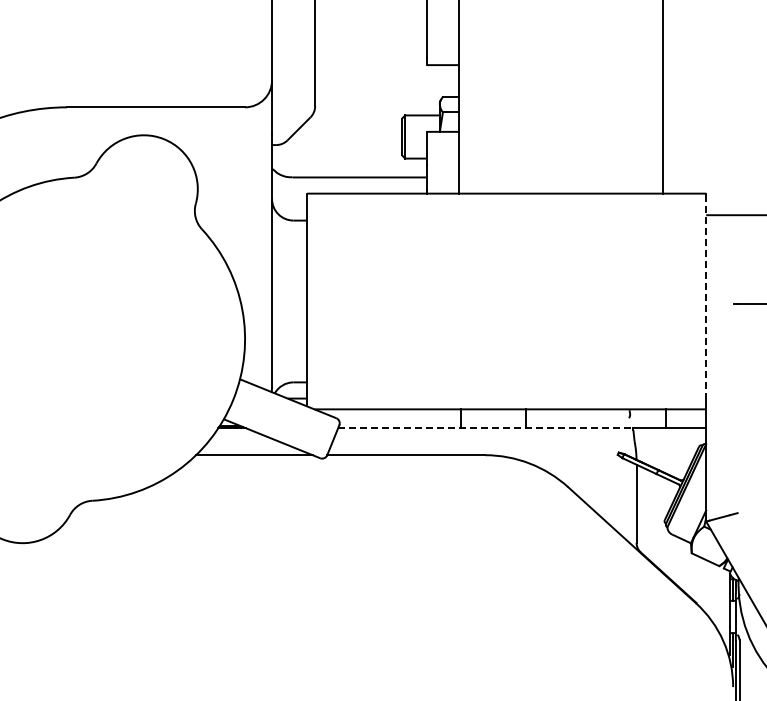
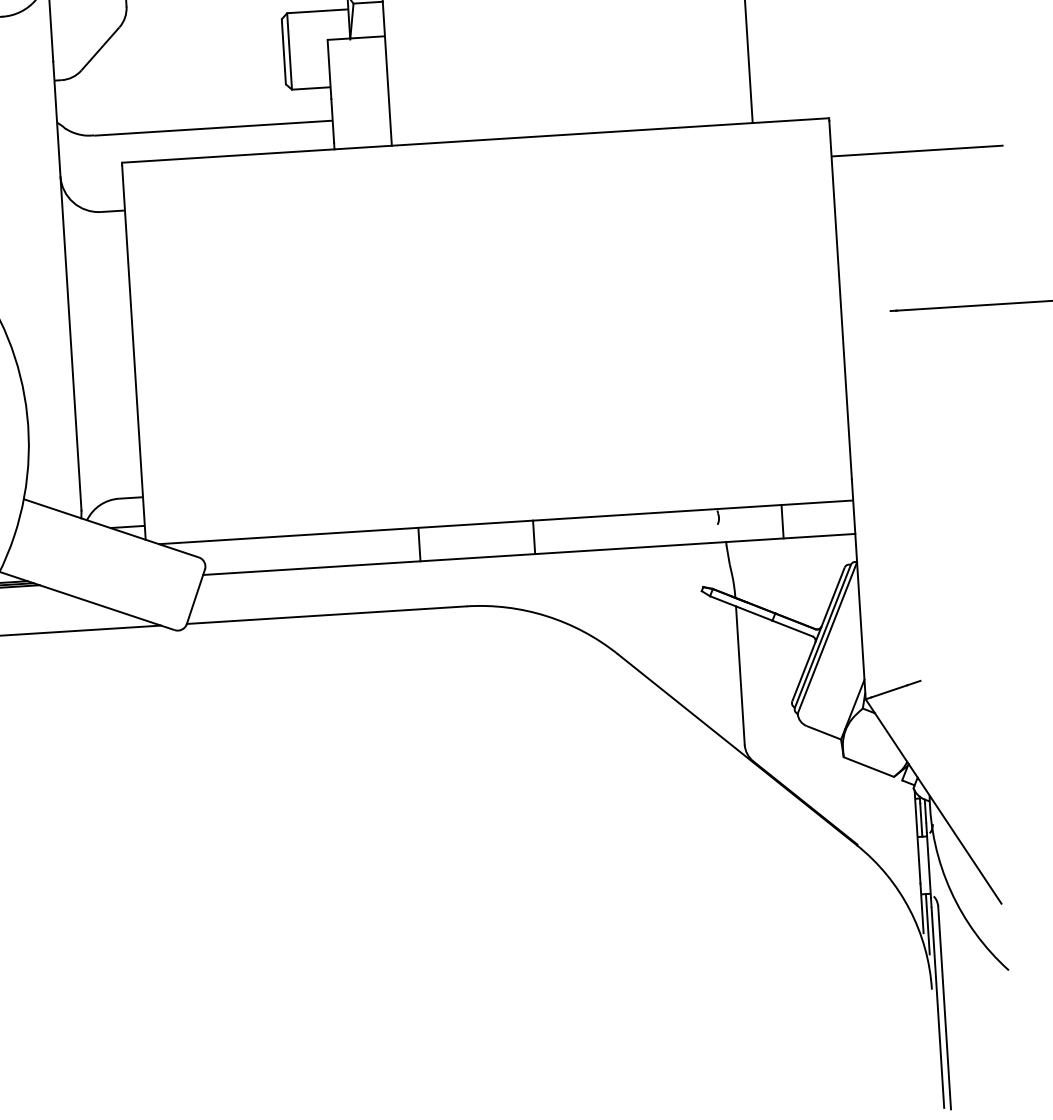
line: (706, 296) -> (841, 300), dashed -> solid
line: (485, 428) -> (464, 559), dashed -> solid

